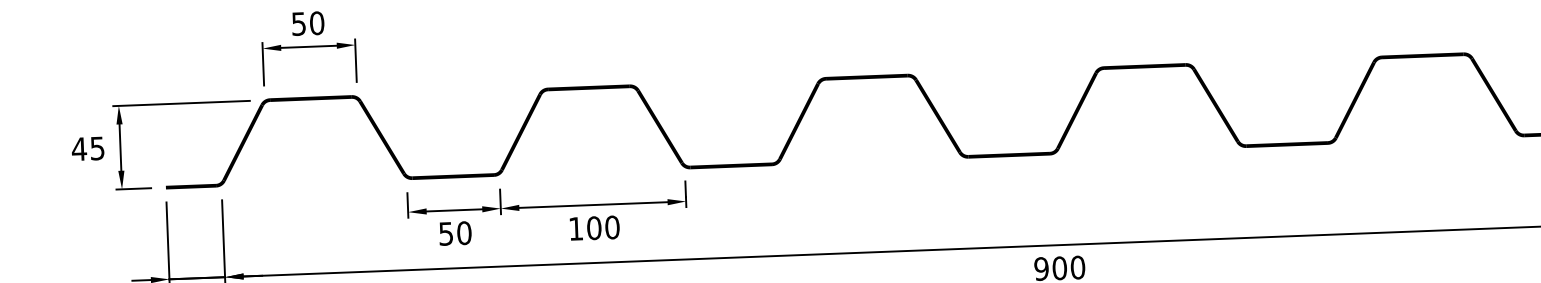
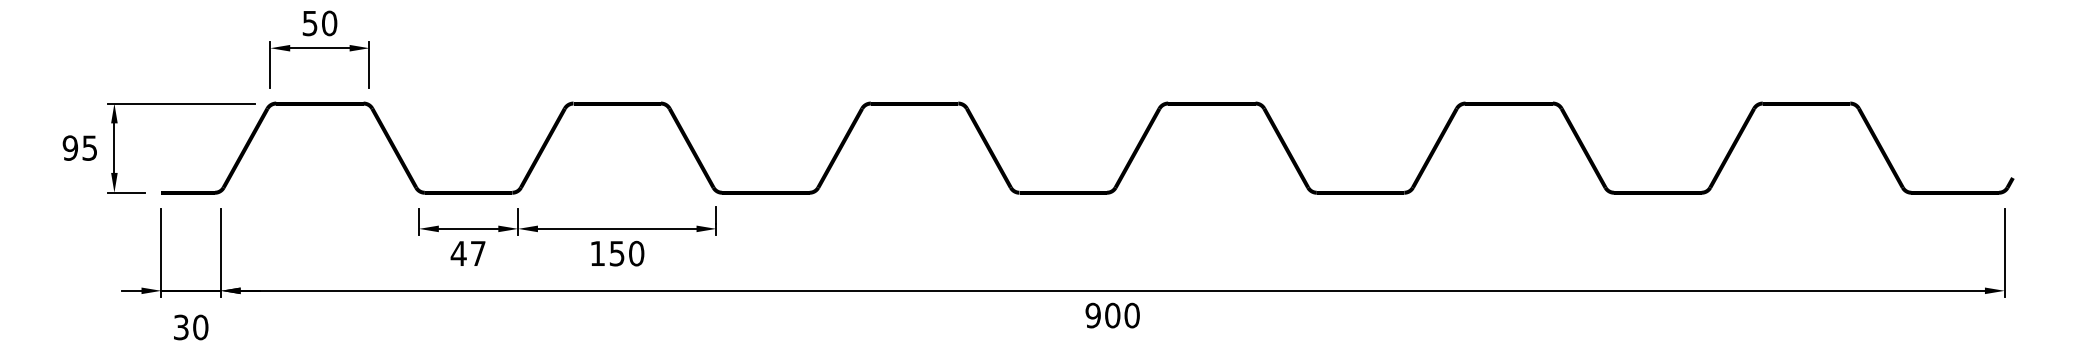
text: (79, 148) -> (70, 147), 45 -> 95
text: (593, 228) -> (616, 253), 100 -> 150
text: (454, 233) -> (467, 253), 50 -> 47

